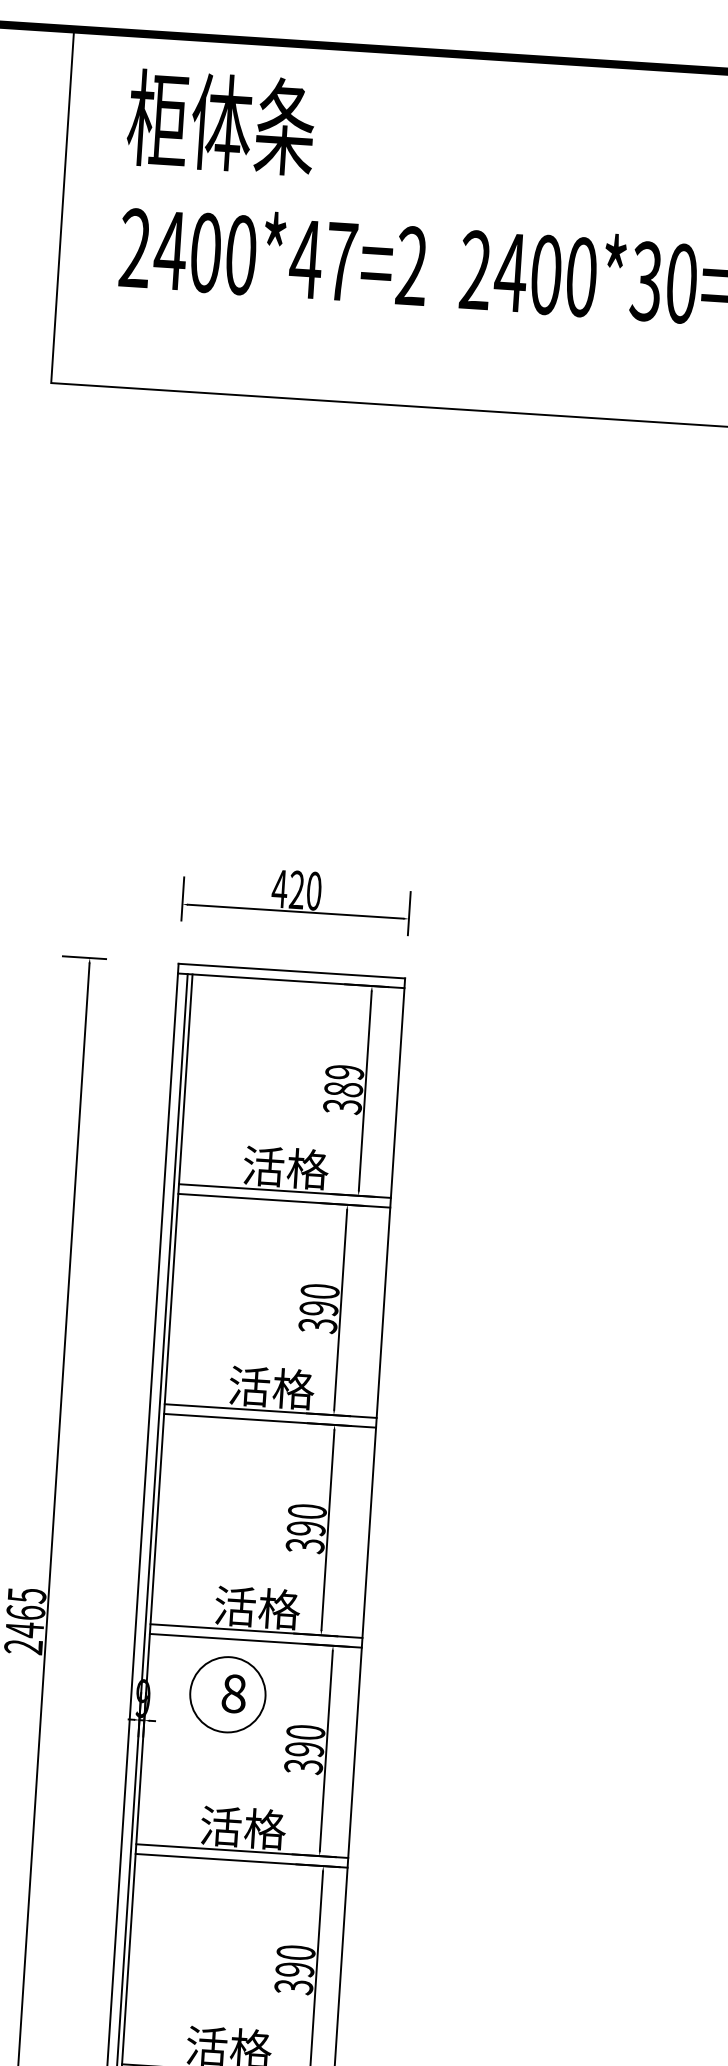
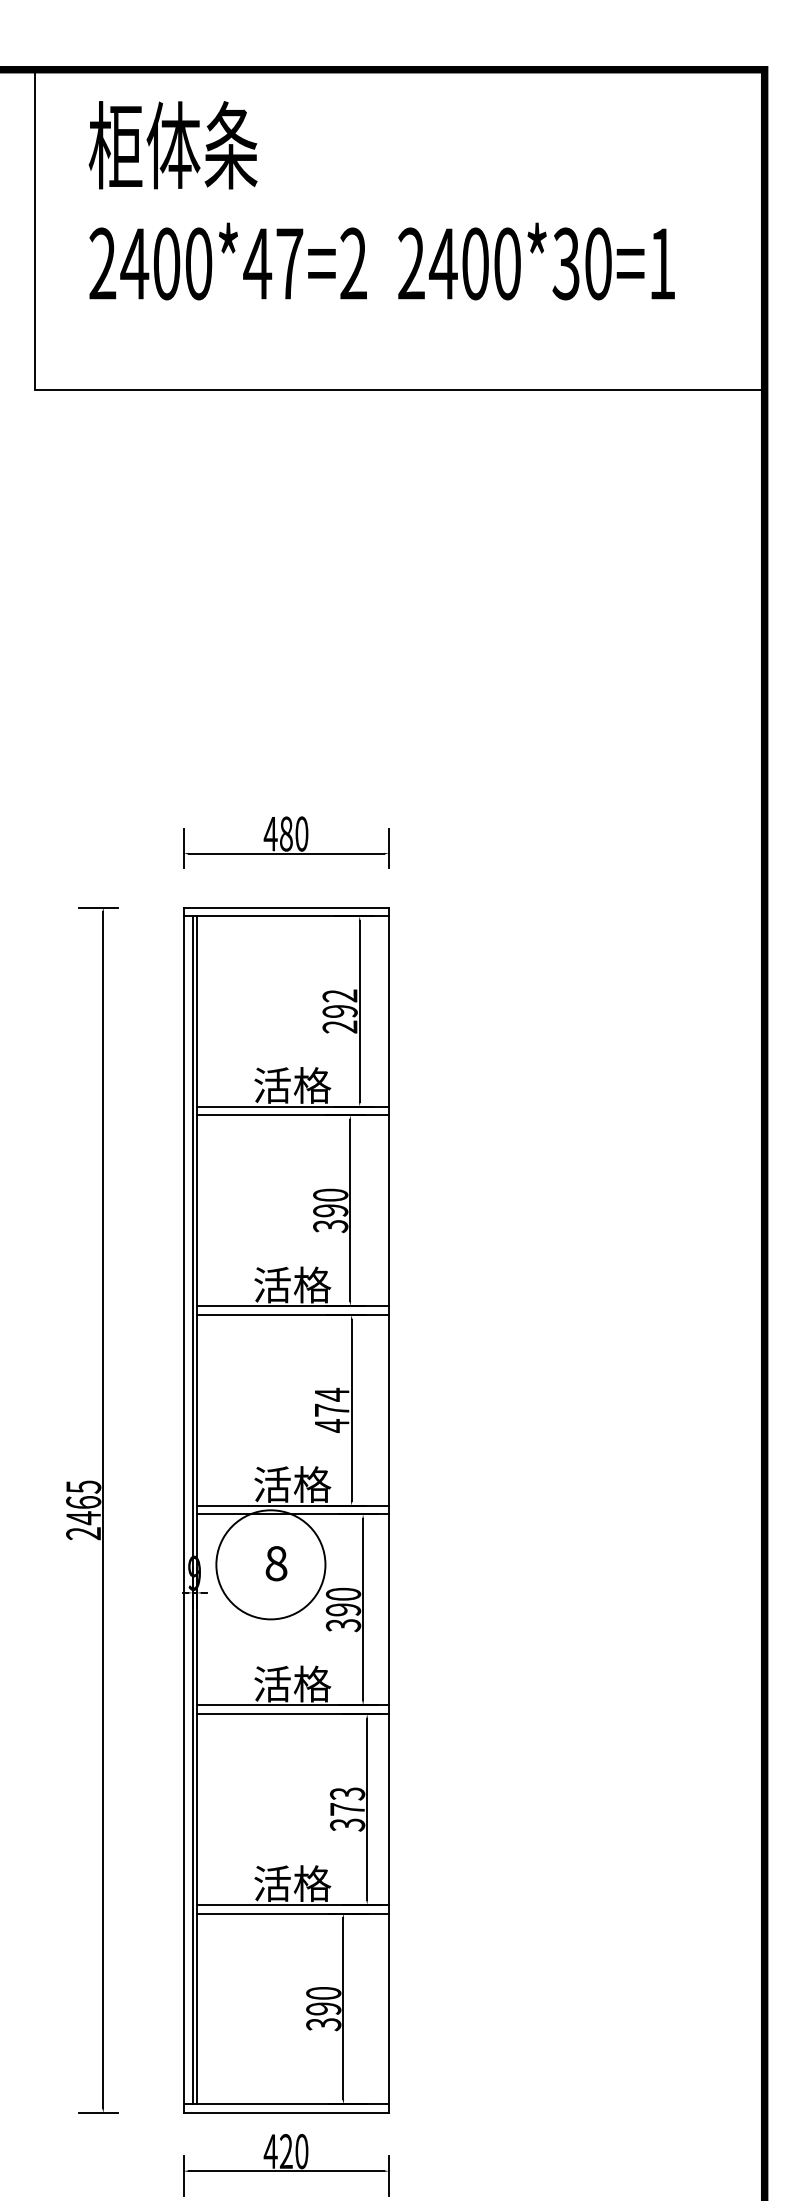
text: (296, 889) -> (285, 833), 420 -> 480
text: (342, 1089) -> (339, 1011), 389 -> 292
text: (305, 1527) -> (331, 1409), 390 -> 474
circle: (227, 1694) -> (270, 1564), size x1.6
text: (295, 1961) -> (347, 1801), 390 -> 373

